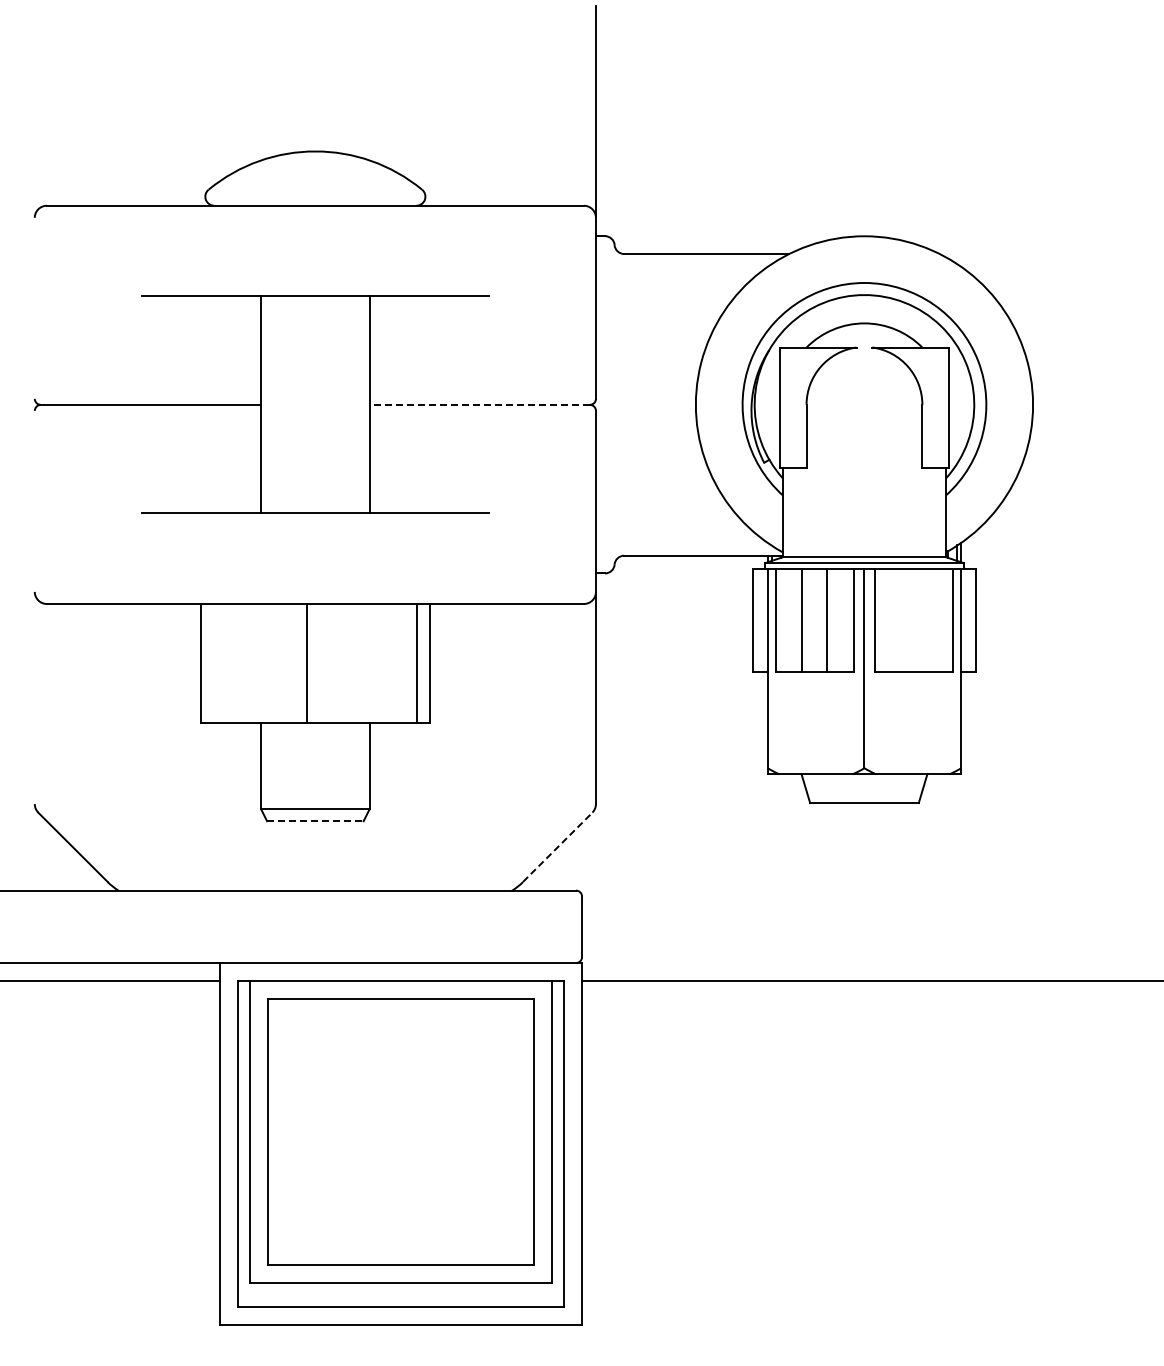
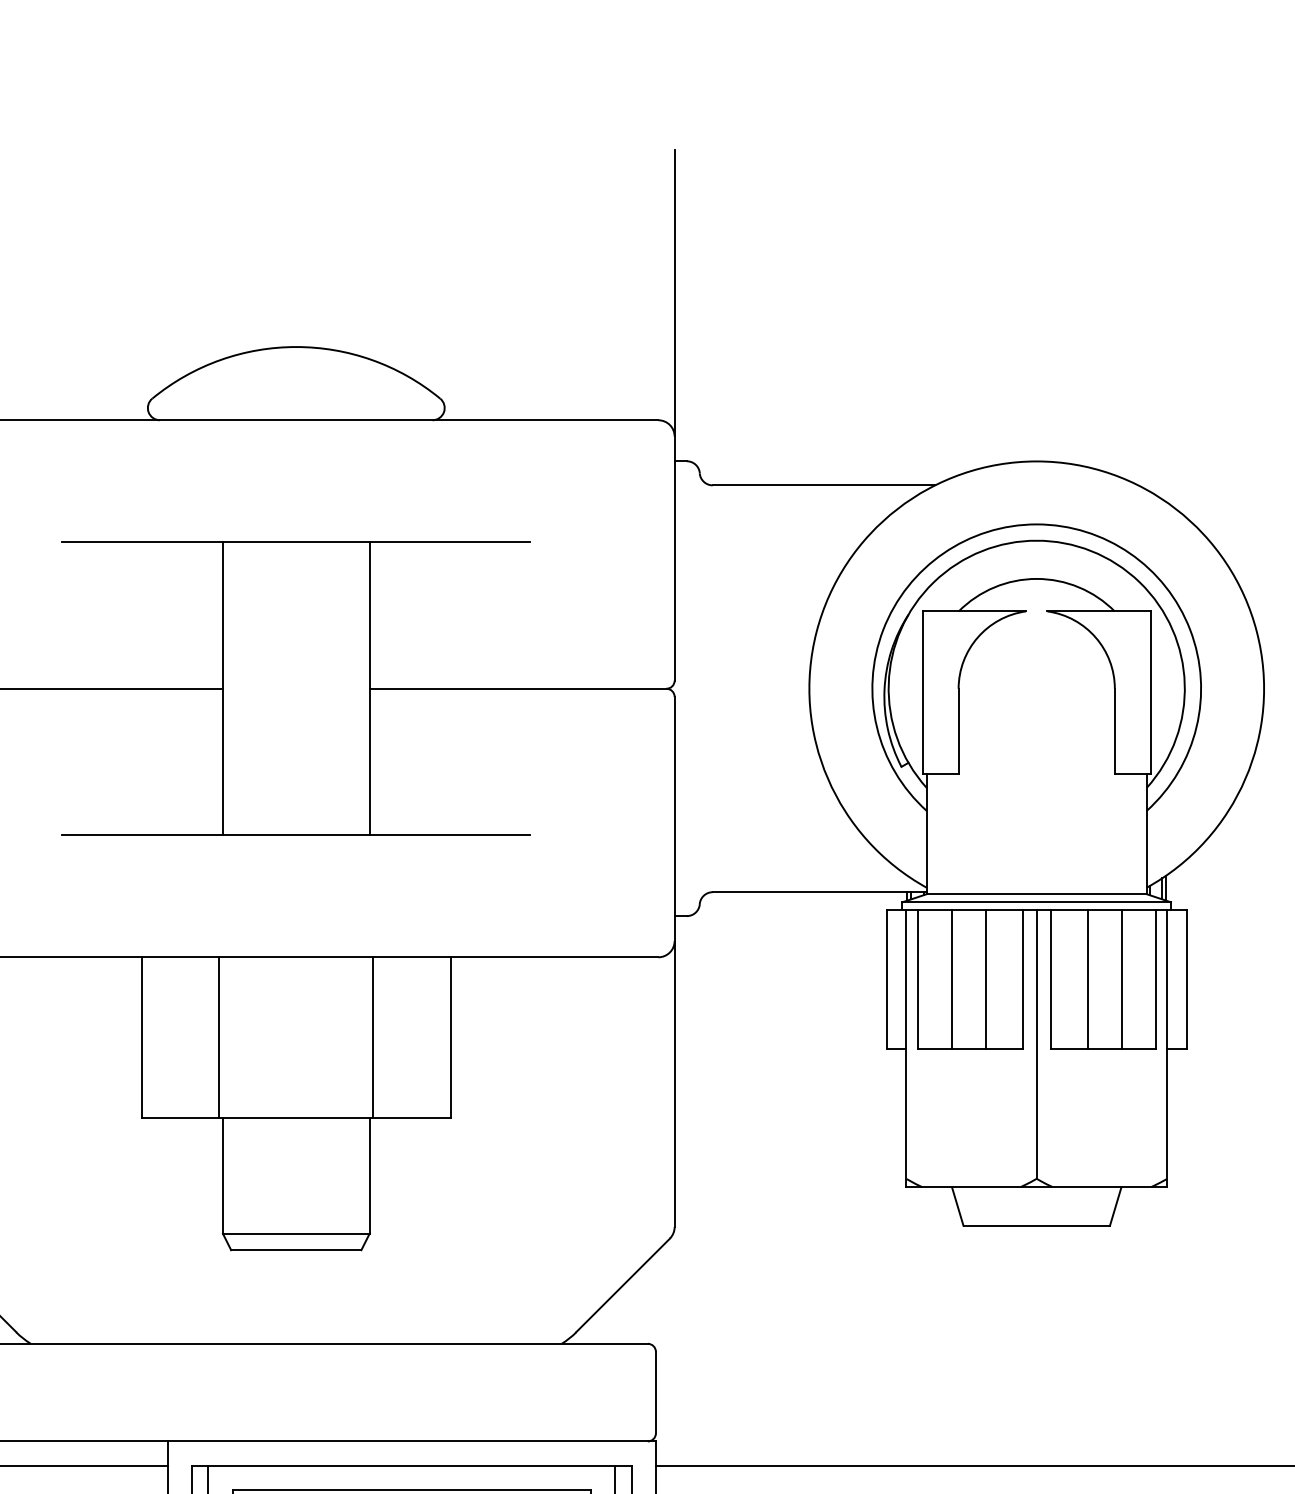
line: (479, 404) -> (517, 688), dashed -> solid
line: (902, 620) -> (1088, 979), added
line: (927, 620) -> (1121, 979), added
line: (306, 663) -> (218, 1037), moved
line: (416, 663) -> (373, 1037), moved
line: (315, 821) -> (296, 1250), dashed -> solid
line: (558, 846) -> (624, 1284), dashed -> solid

